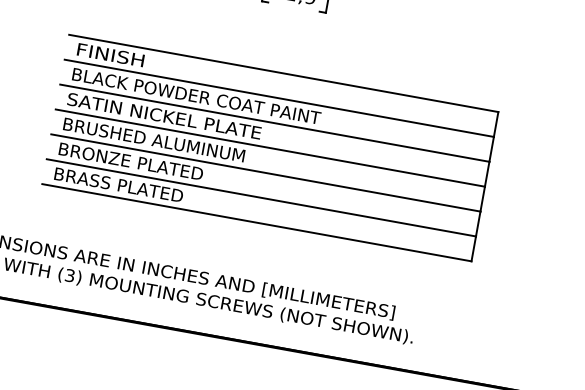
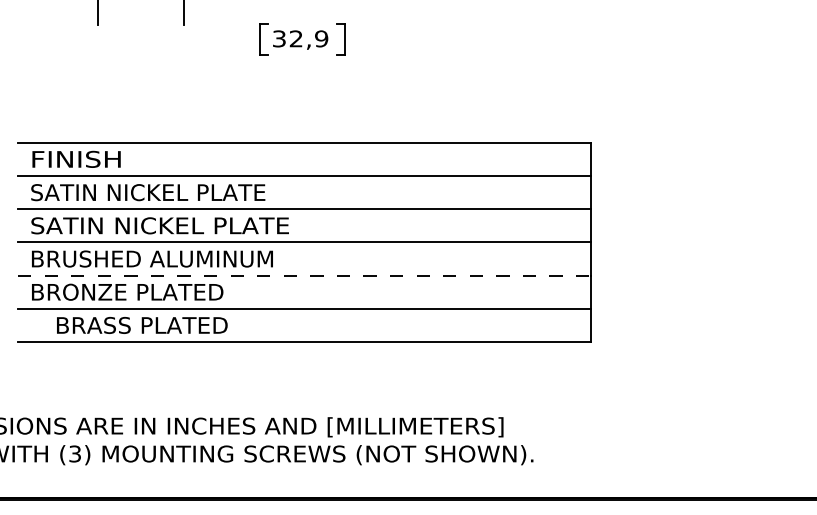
text: (196, 96) -> (196, 192), BLACK POWDER COAT PAINT -> SATIN NICKEL PLATE
line: (265, 172) -> (304, 275), solid -> dashed
text: (119, 185) -> (142, 325), moved

